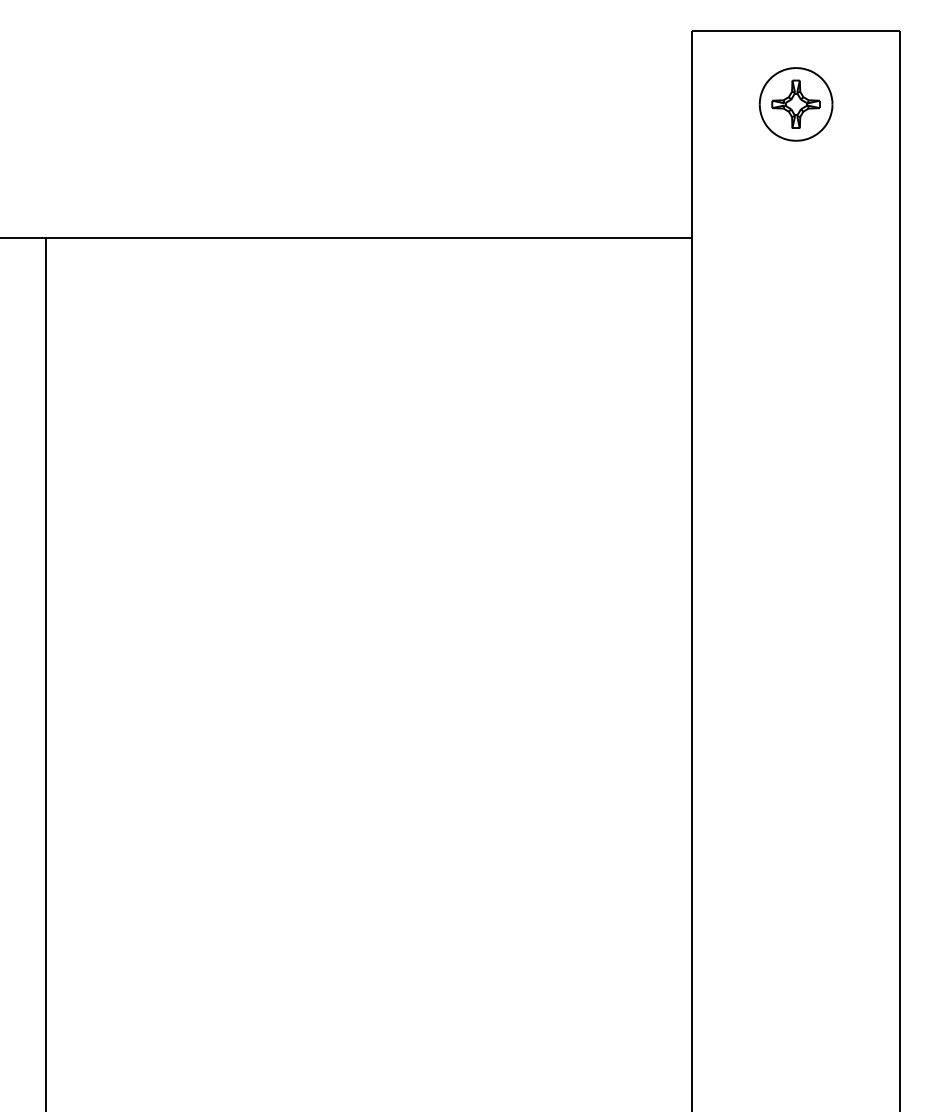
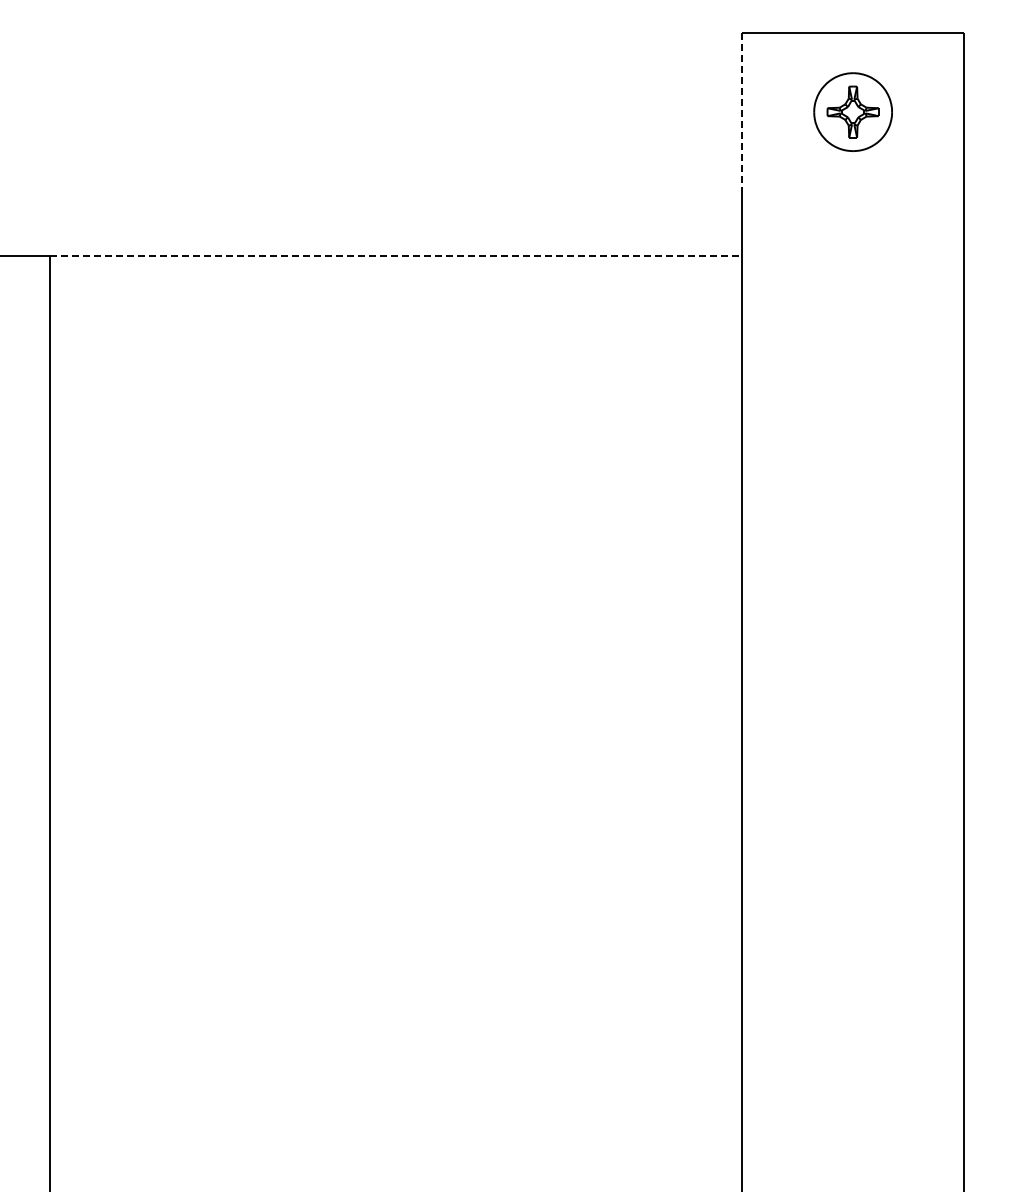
line: (691, 104) -> (741, 112), solid -> dashed
line: (369, 238) -> (396, 255), solid -> dashed

